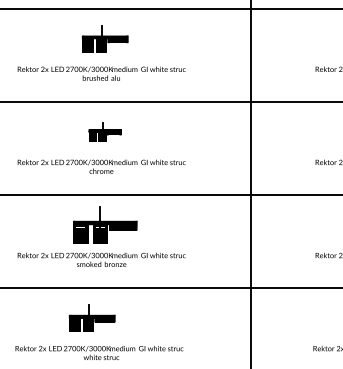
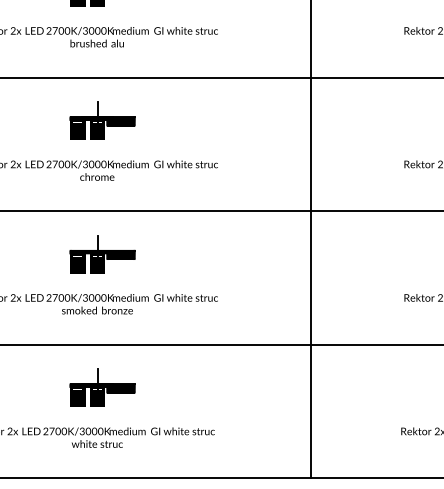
part: (104, 131) -> (101, 120), size x1.43
part: (104, 224) -> (101, 253), size x0.71
part: (91, 317) -> (101, 386), moved

